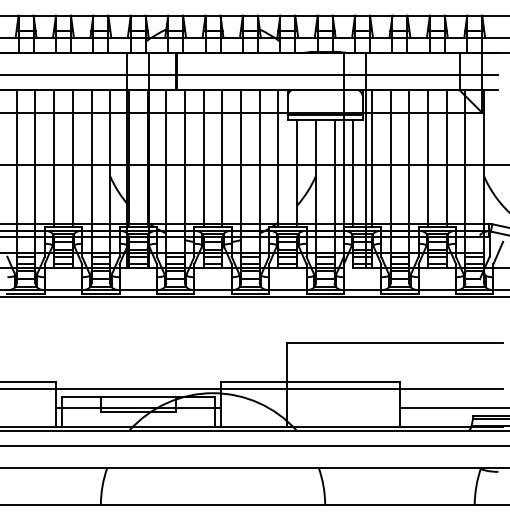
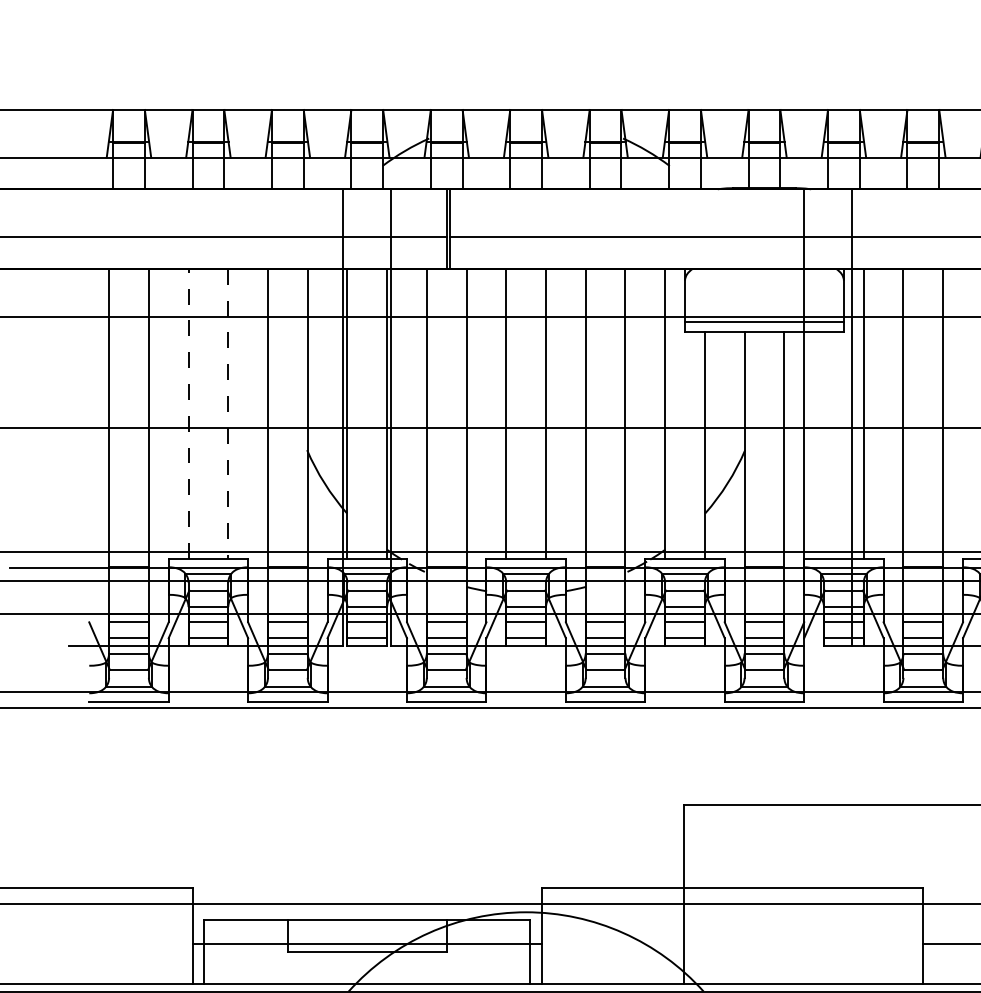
line: (54, 158) -> (189, 413), solid -> dashed
line: (72, 159) -> (227, 415), solid -> dashed
line: (353, 173) -> (824, 445), removed

